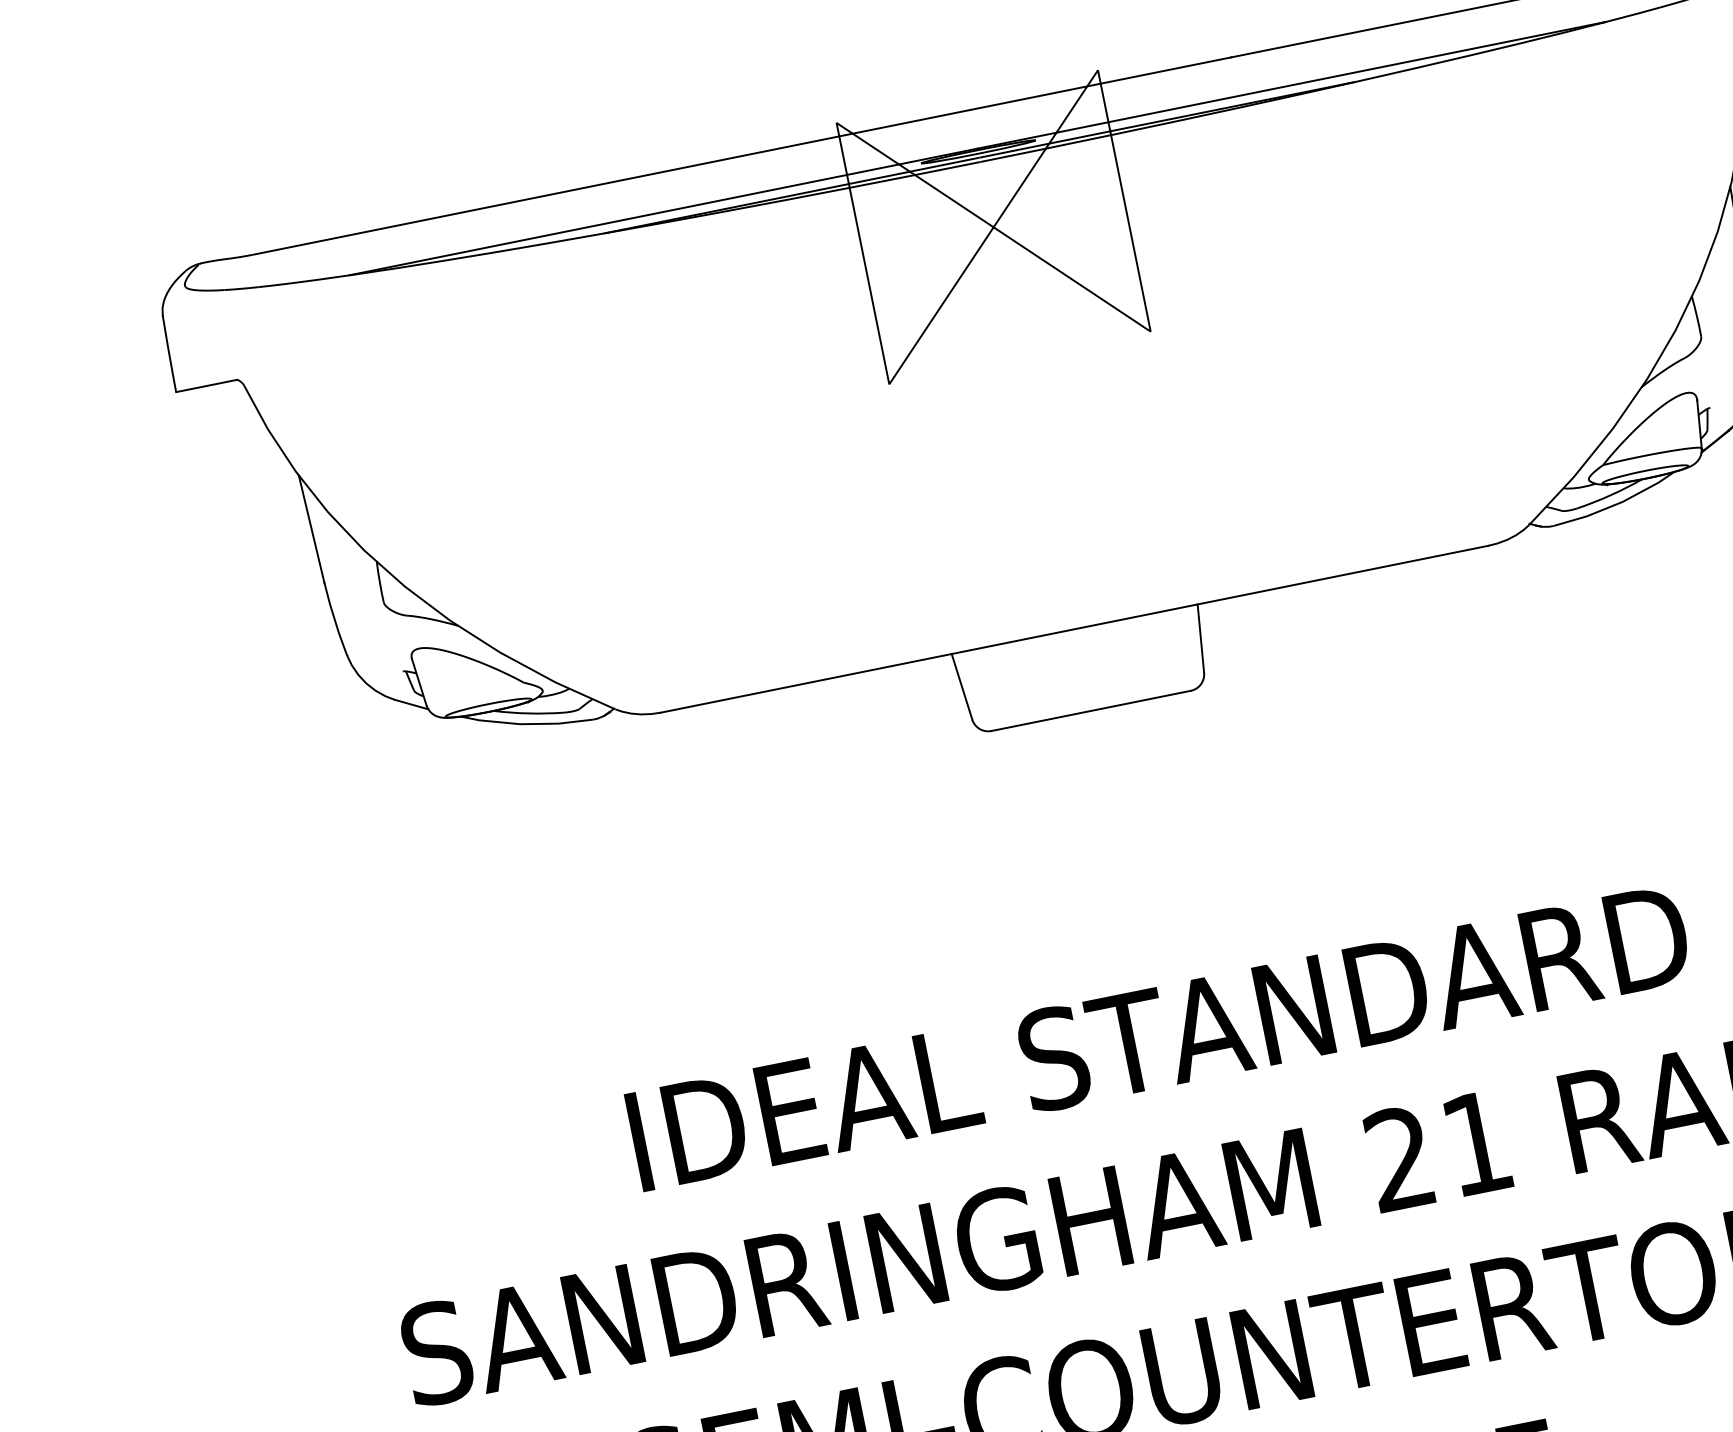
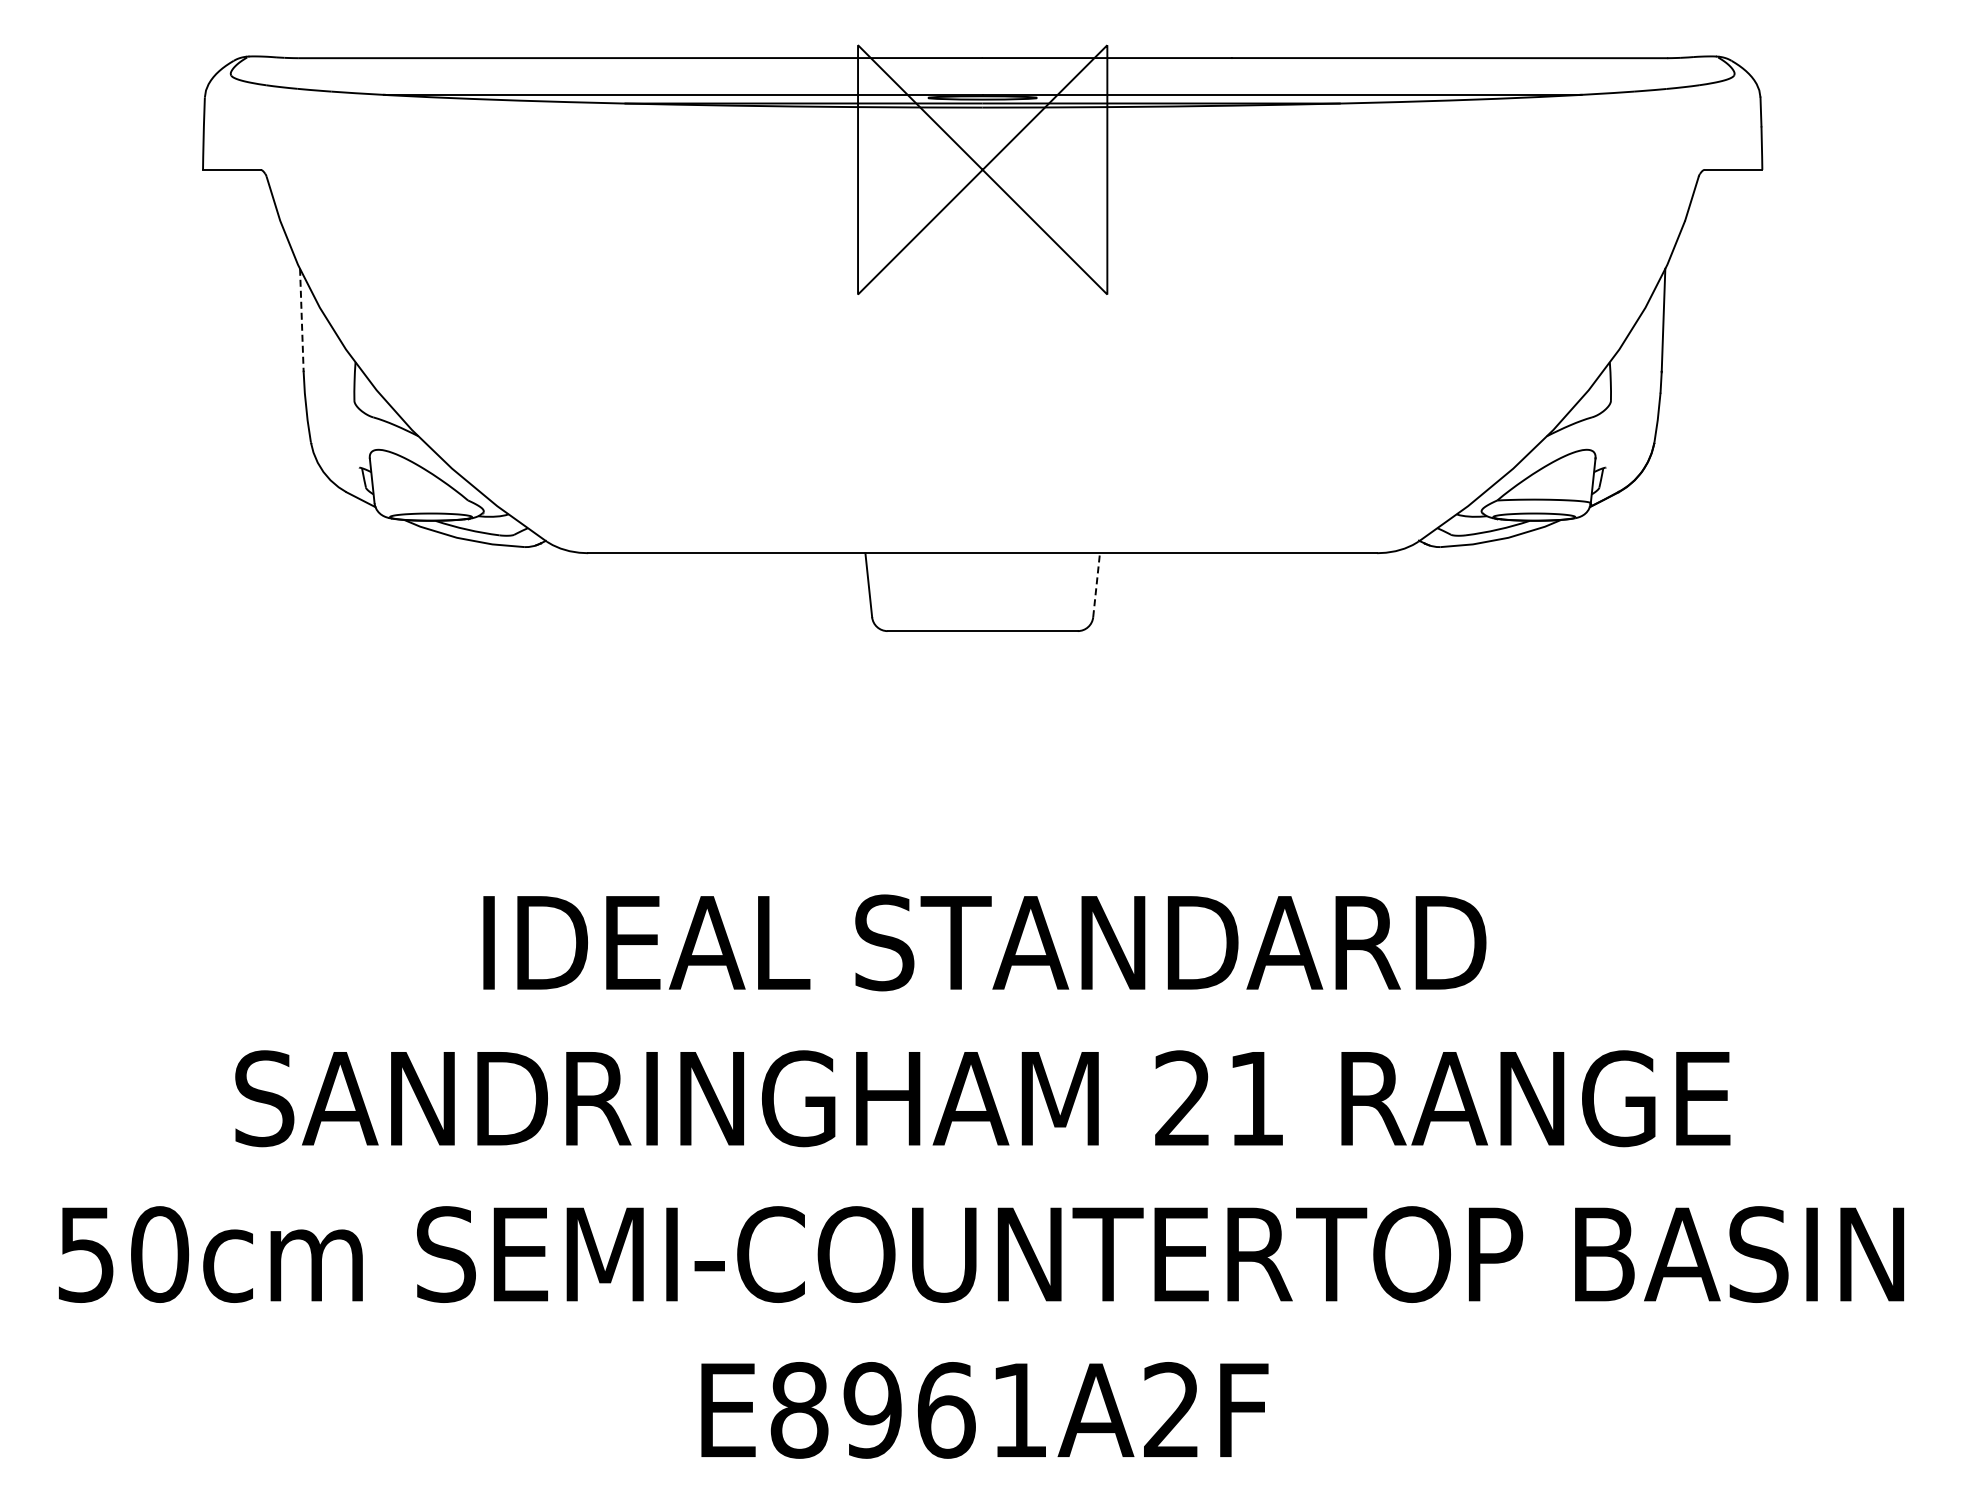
line: (311, 529) -> (301, 320), solid -> dashed
line: (1200, 637) -> (1096, 584), solid -> dashed

